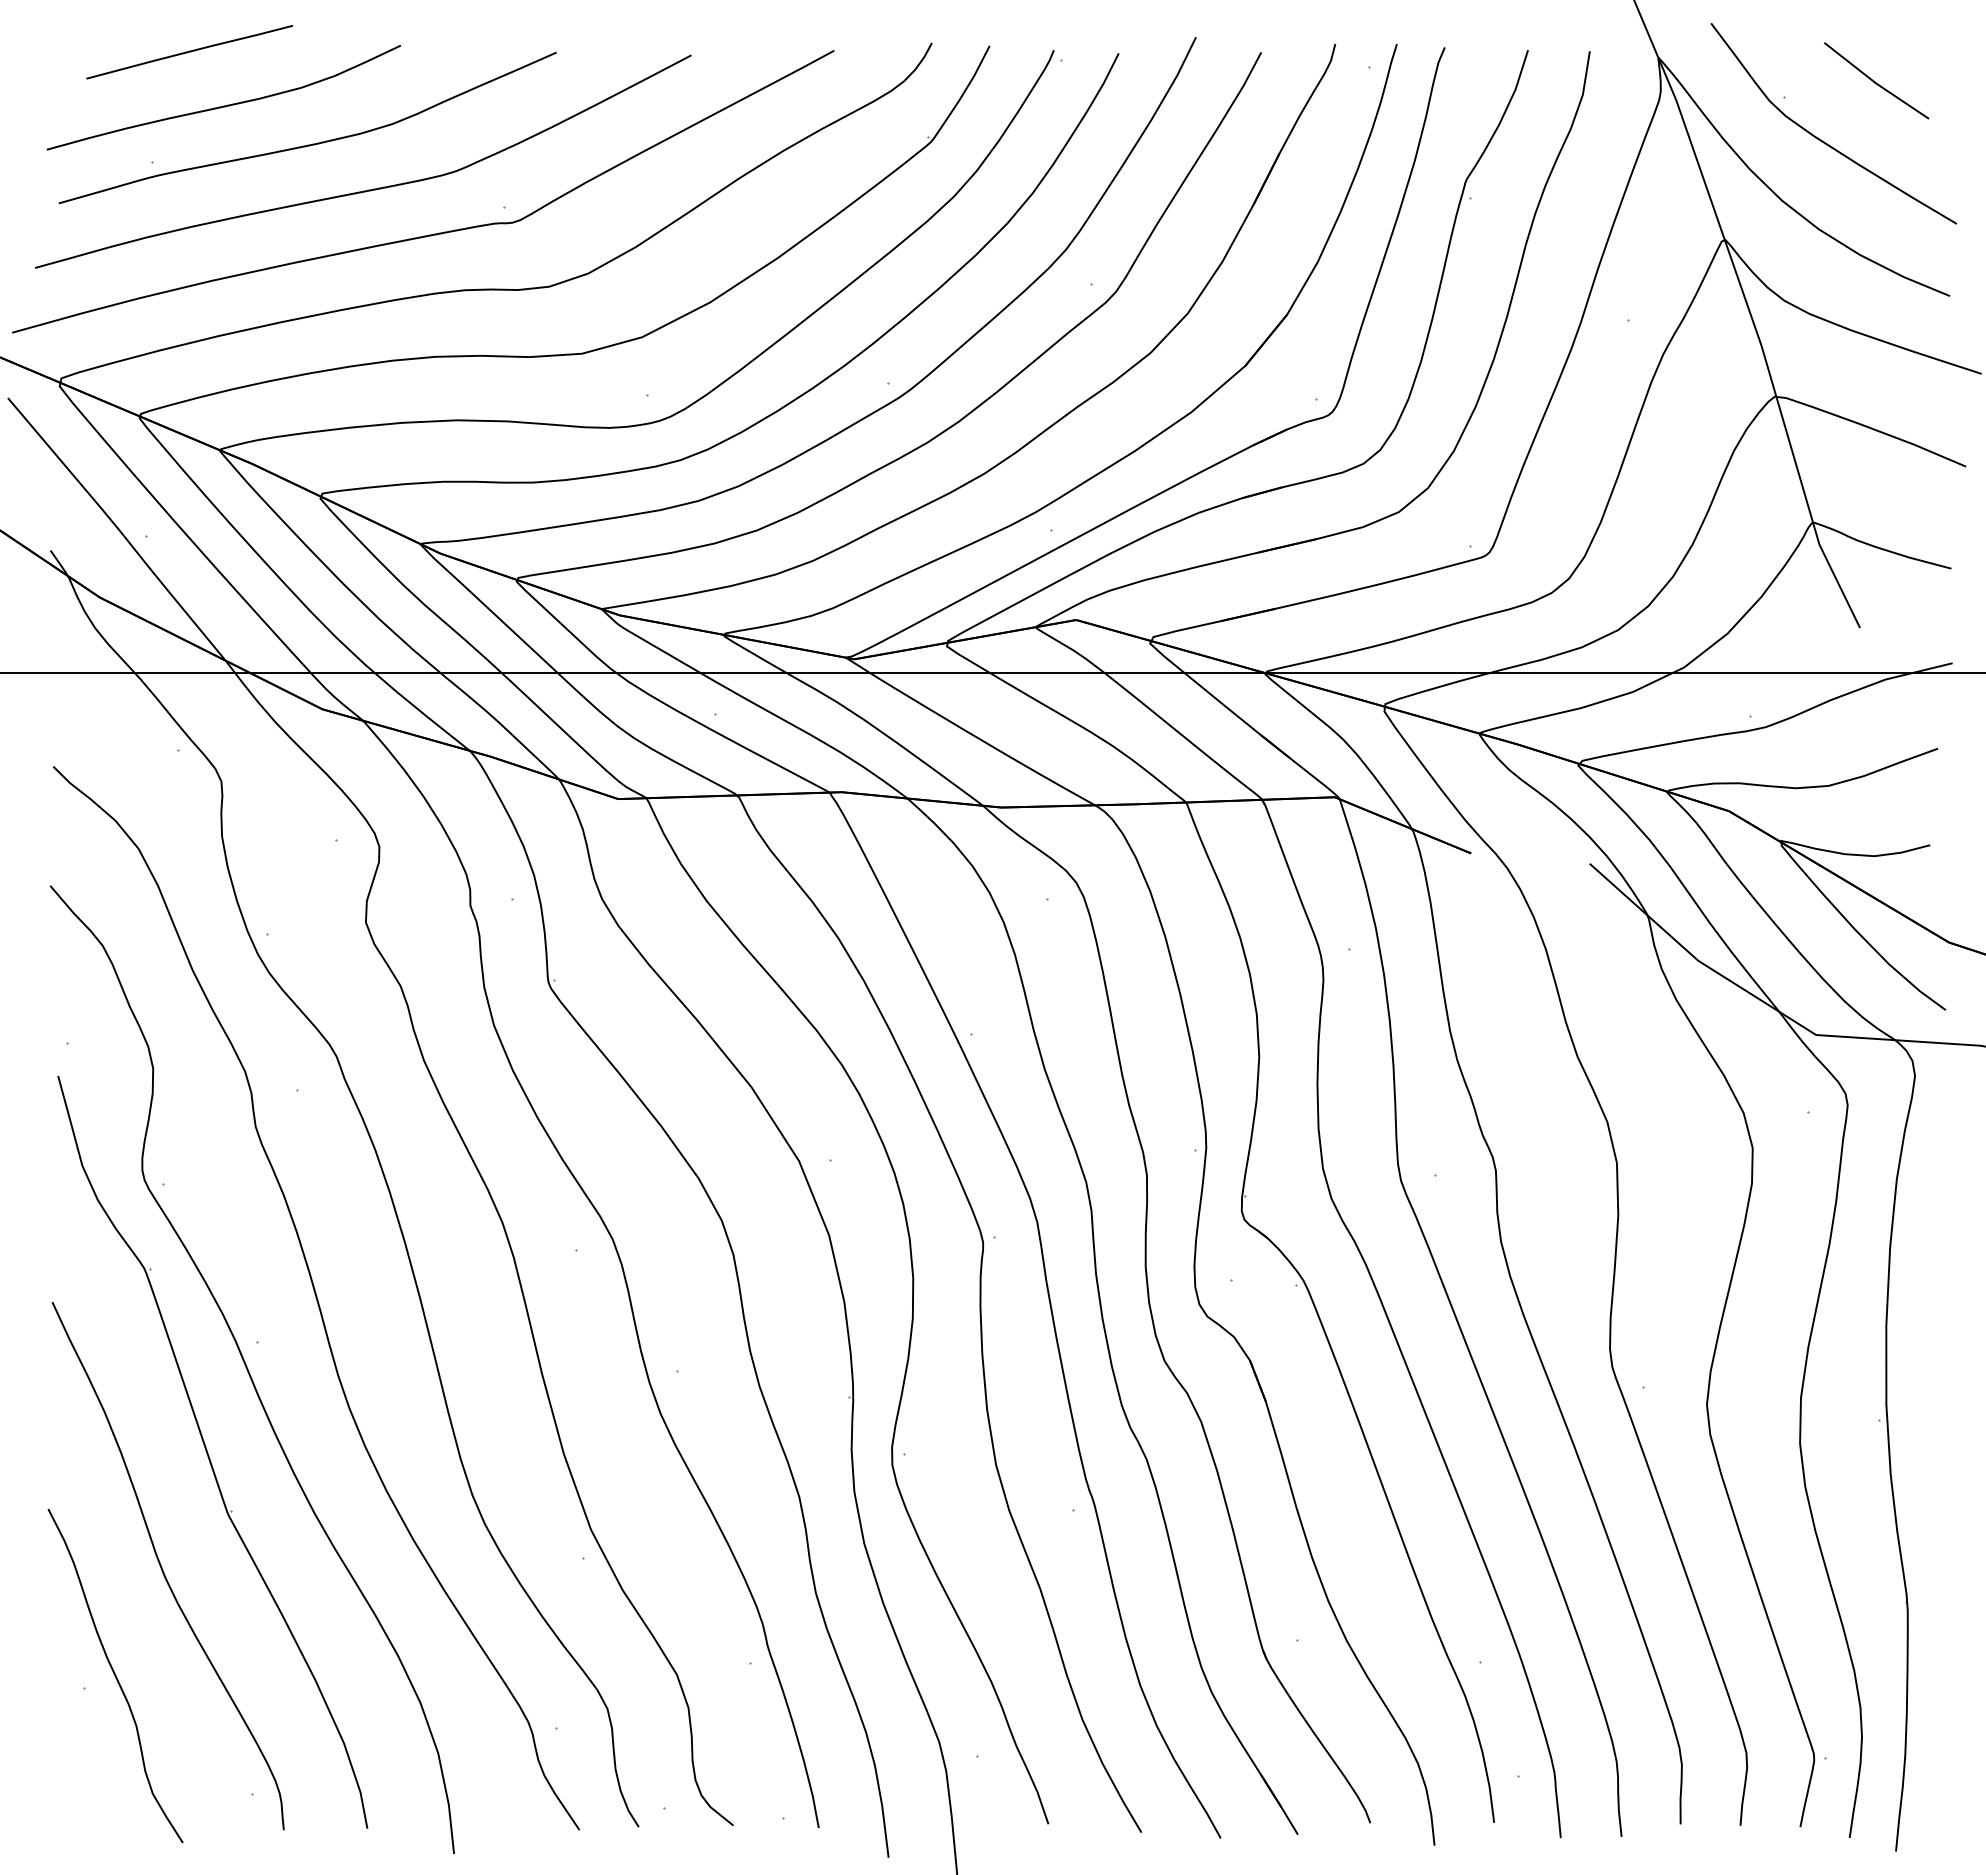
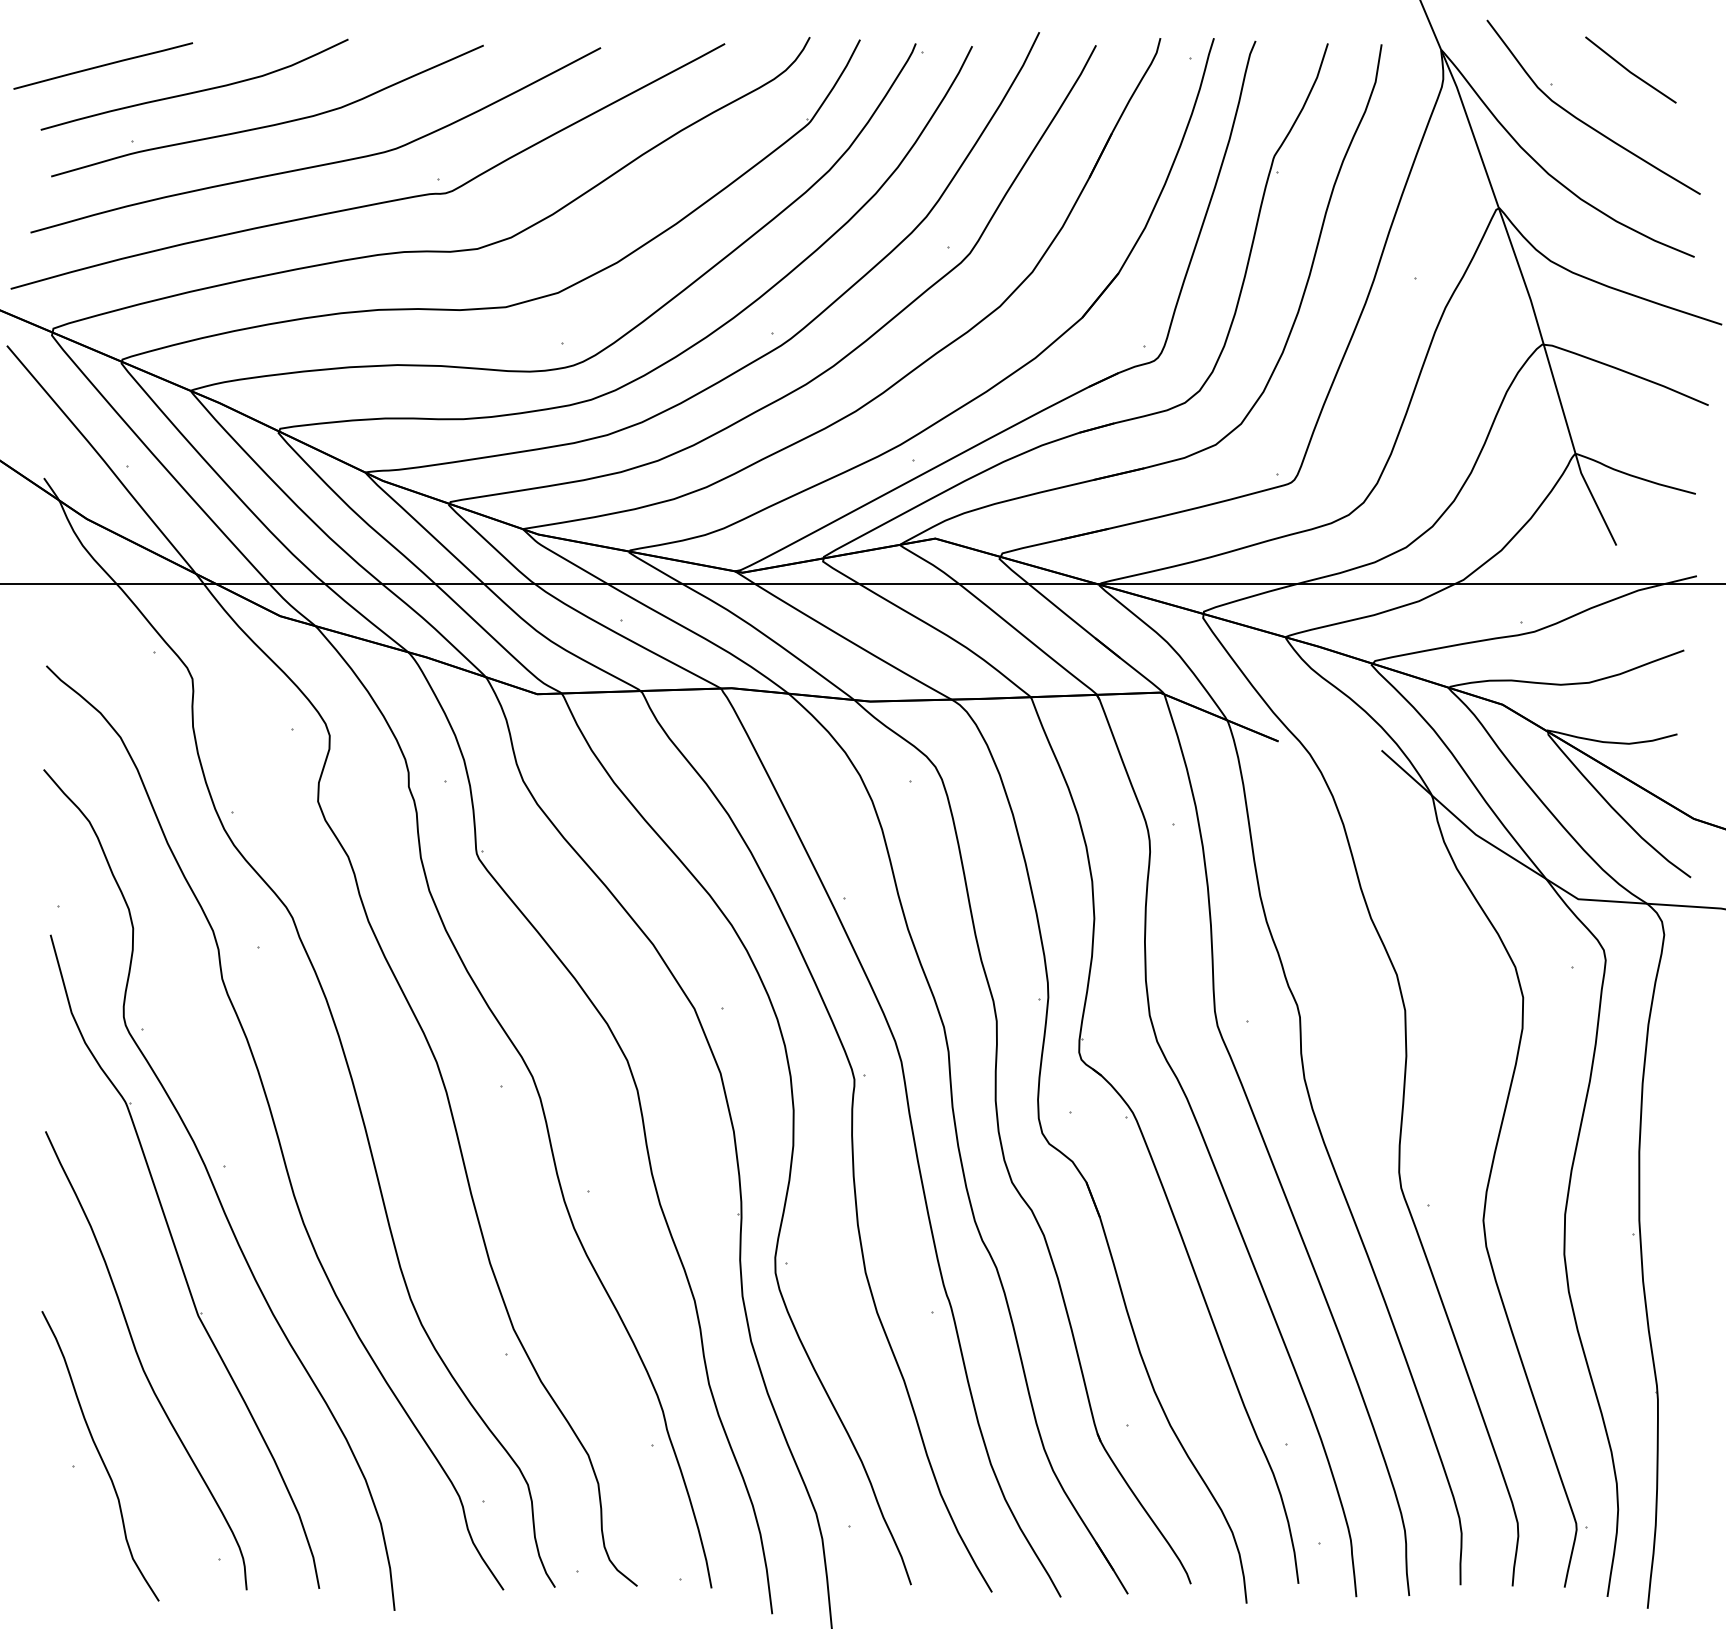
line: (189, 52) -> (103, 66), moved

